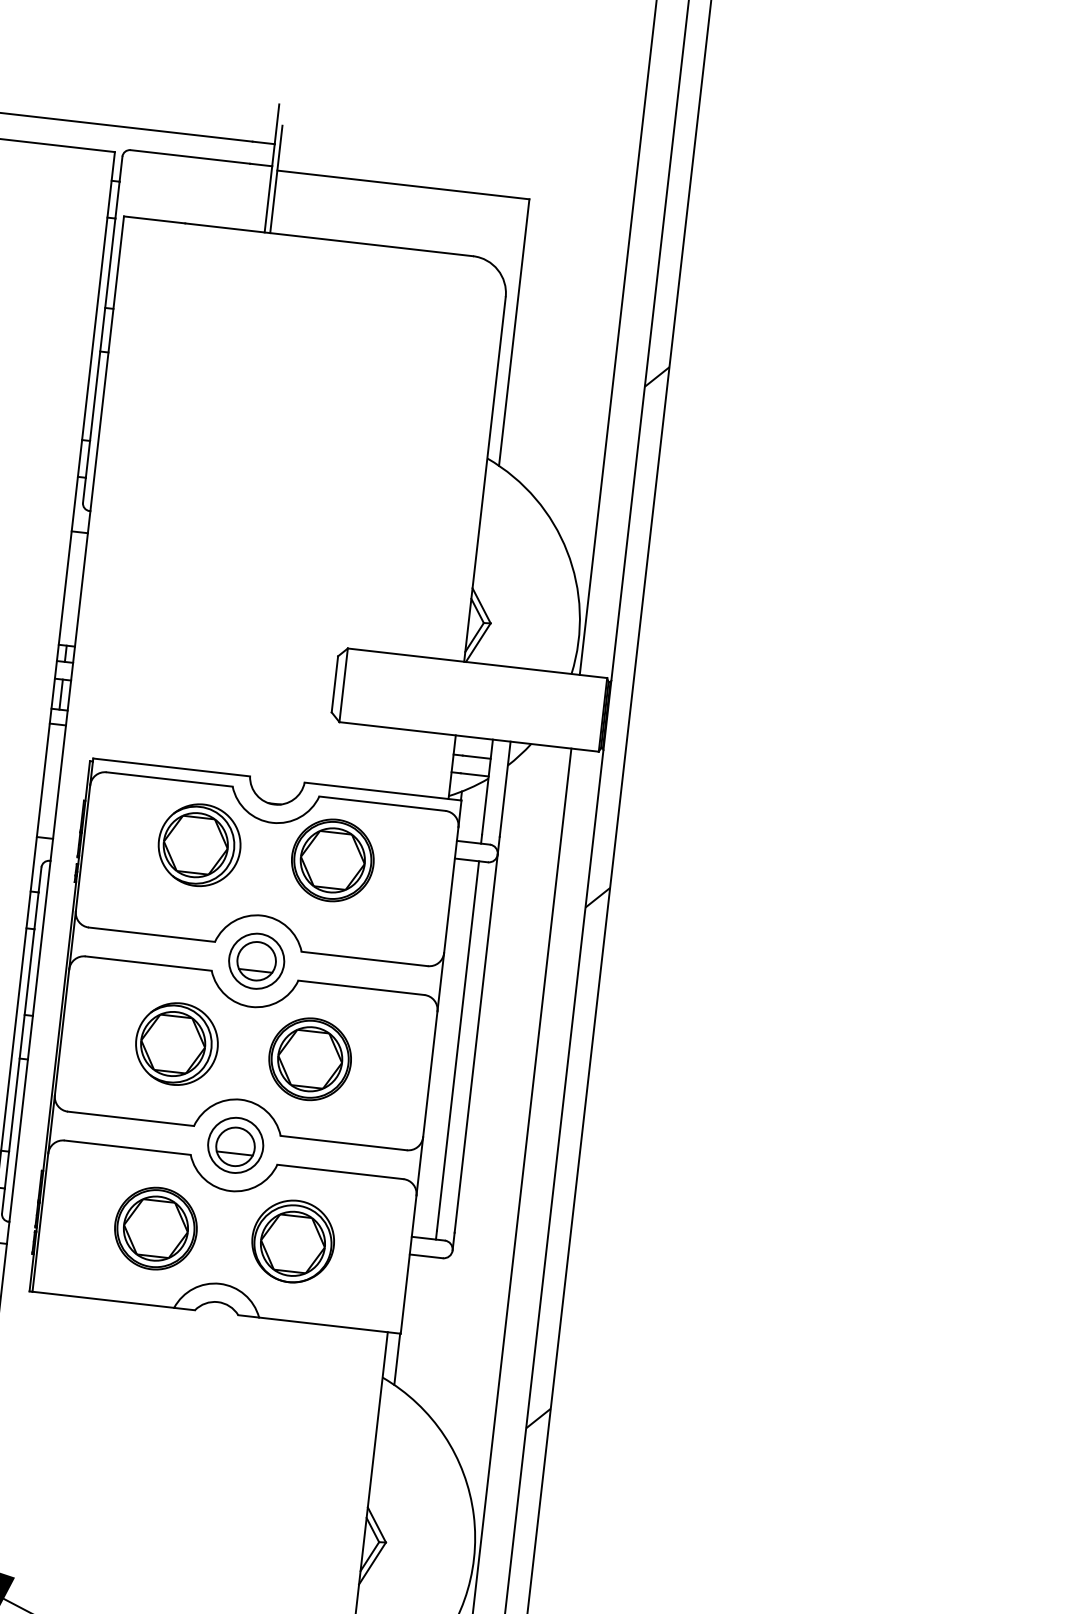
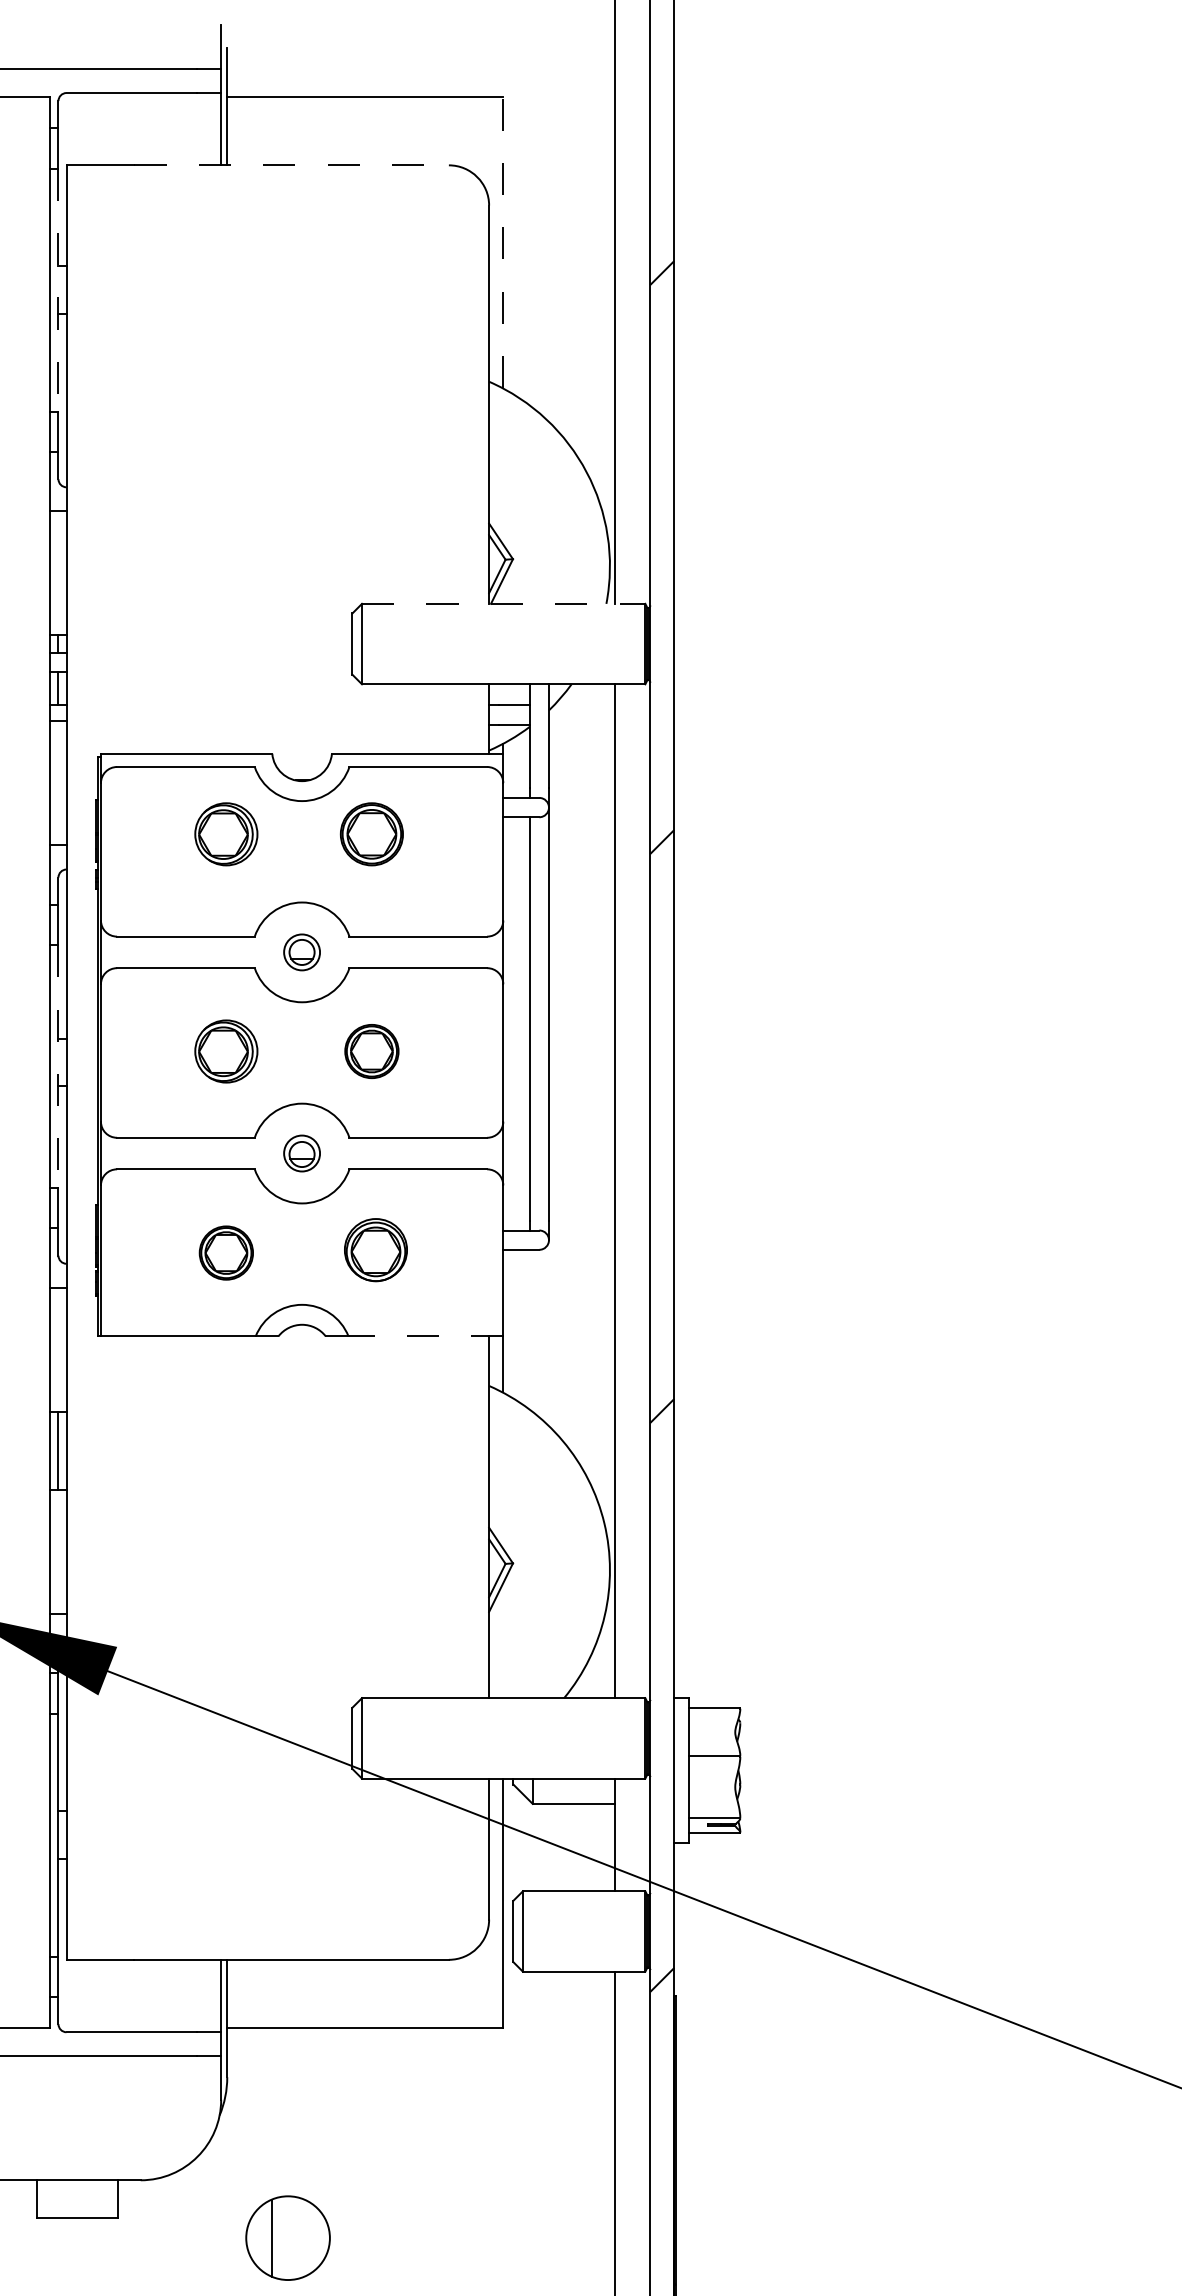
line: (329, 240) -> (292, 165), solid -> dashed
line: (102, 330) -> (58, 290), solid -> dashed
line: (514, 332) -> (502, 242), solid -> dashed
line: (477, 662) -> (503, 603), solid -> dashed
part: (199, 845) -> (226, 834), size x0.7
part: (332, 860) -> (371, 834), size x0.7
part: (256, 961) -> (301, 952), size x0.6
line: (21, 1040) -> (58, 1066), solid -> dashed
part: (177, 1044) -> (226, 1051), size x0.7
part: (309, 1059) -> (371, 1051), size x0.6
part: (235, 1145) -> (301, 1153), size x0.6
part: (156, 1228) -> (226, 1252), size x0.6
part: (292, 1240) -> (375, 1249), size x0.7
line: (329, 1325) -> (425, 1336), solid -> dashed

